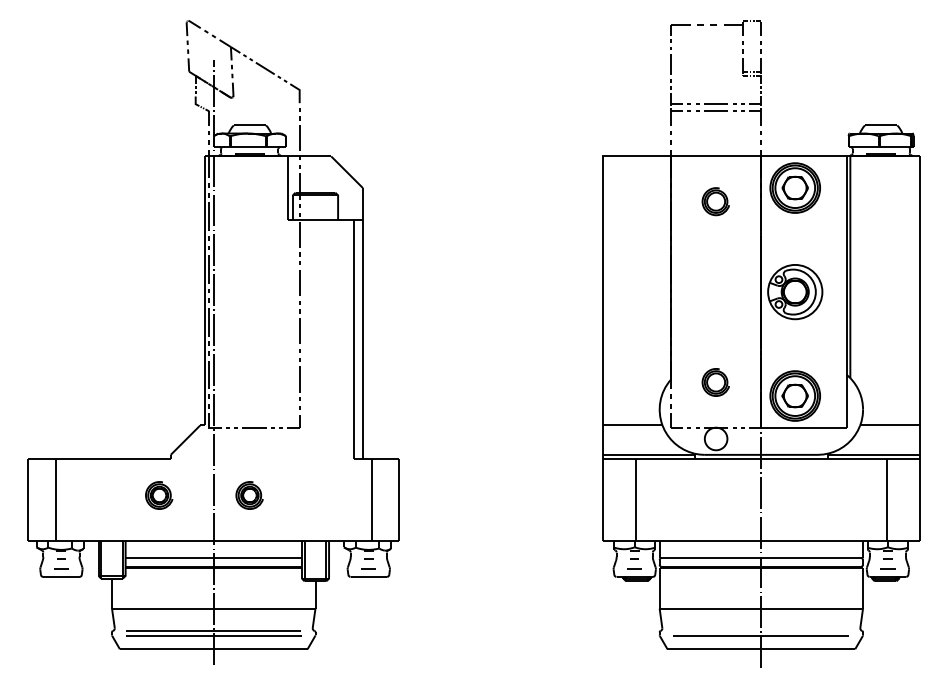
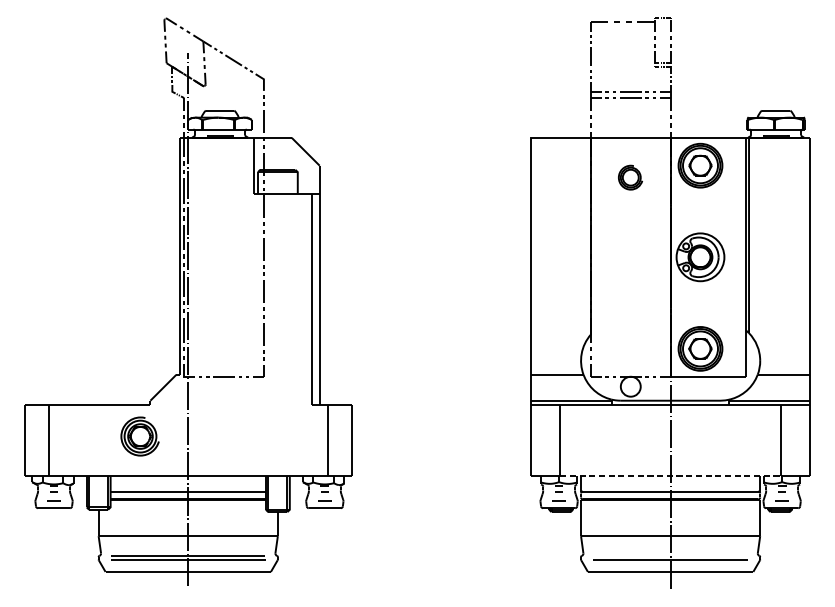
part: (715, 382) -> (630, 336), removed
part: (159, 495) -> (140, 436), size x1.6
part: (249, 495) -> (219, 436), removed
line: (761, 540) -> (670, 476), solid -> dashed

